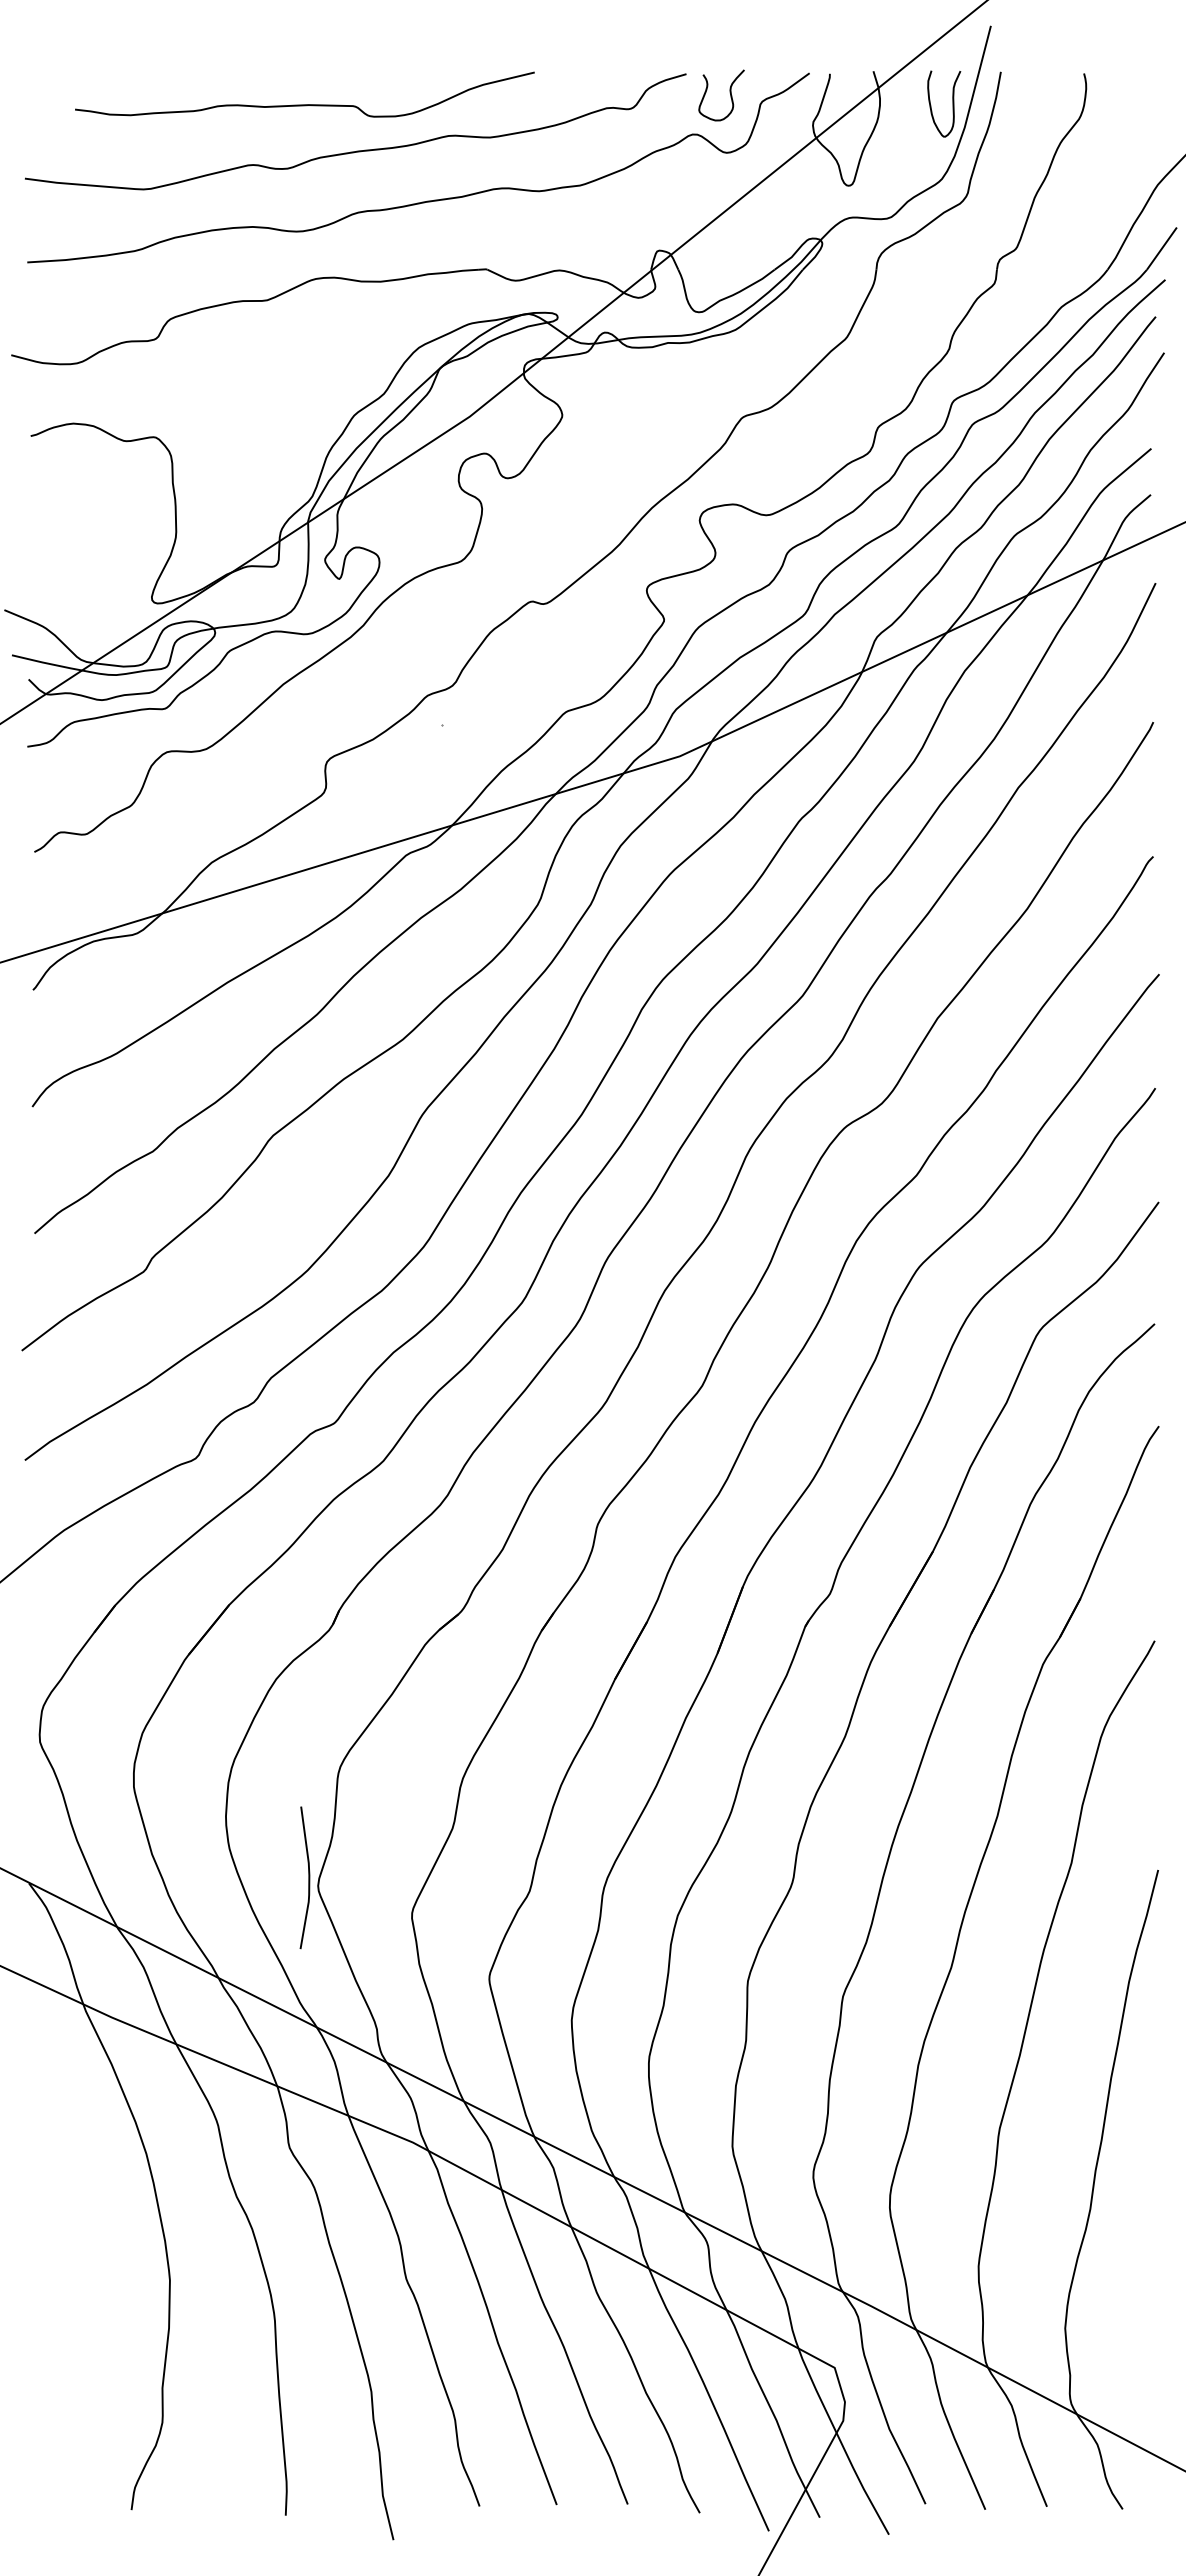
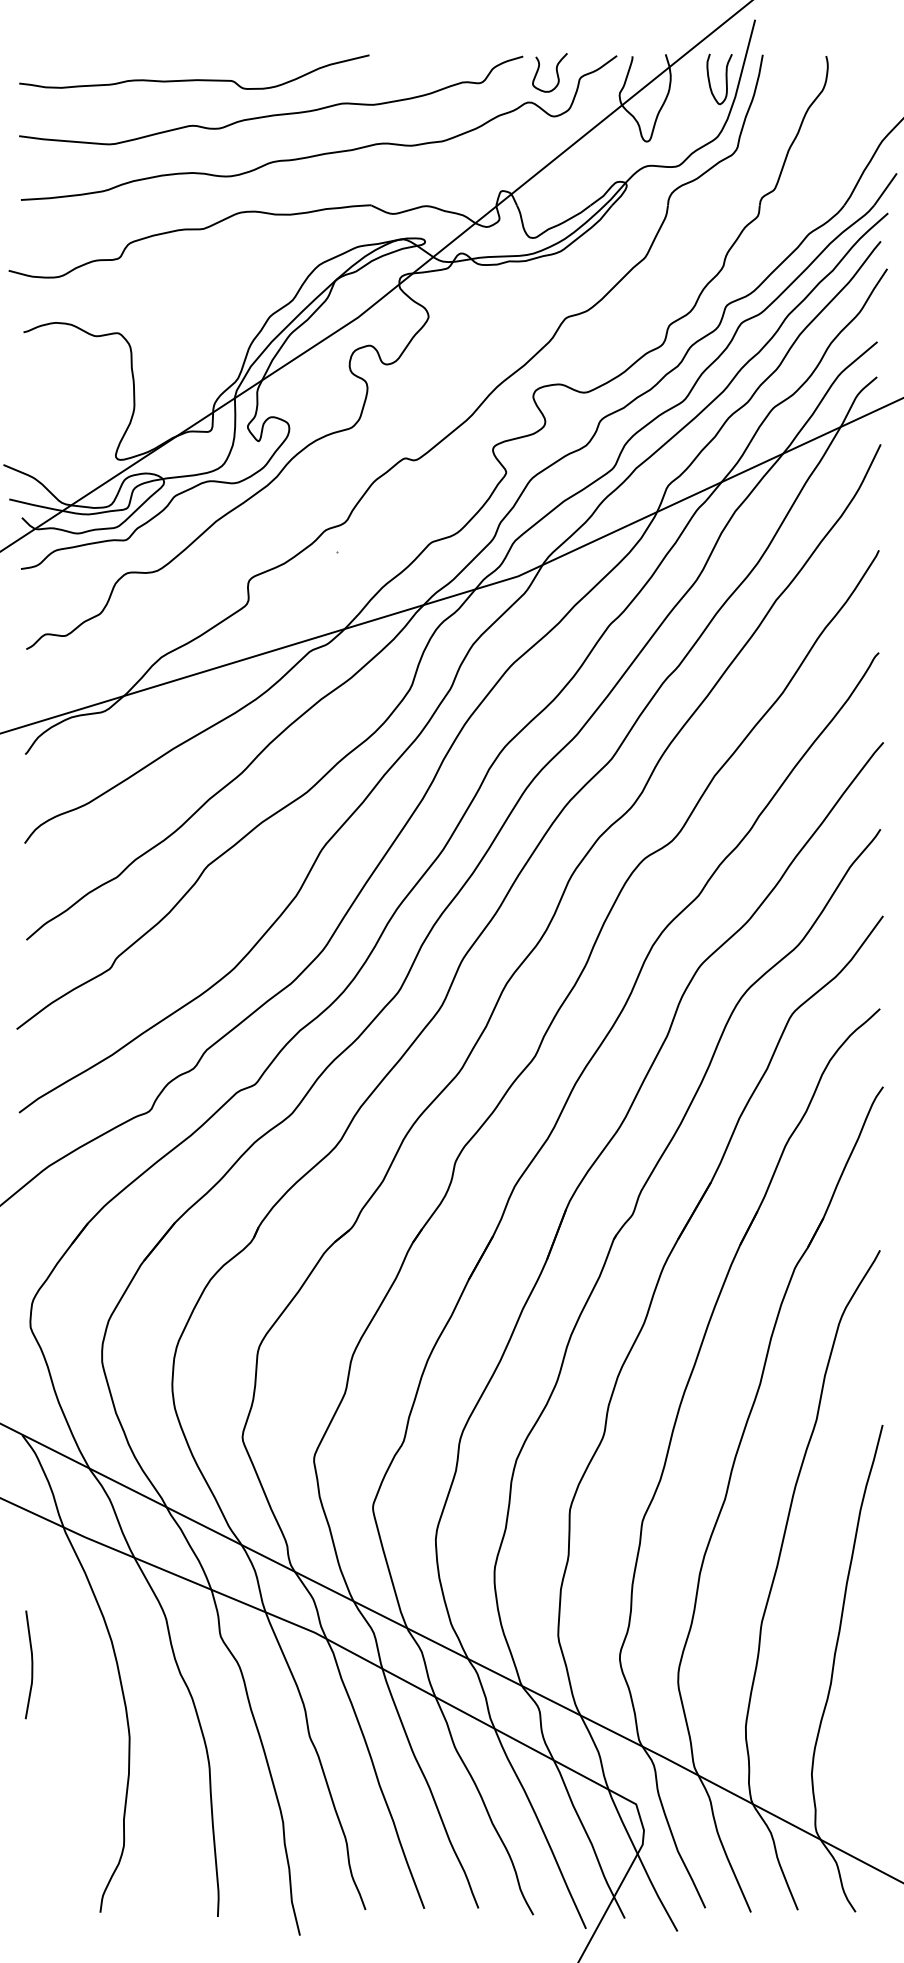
curve: (304, 104) -> (194, 79), moved
curve: (308, 1877) -> (31, 1664), moved

